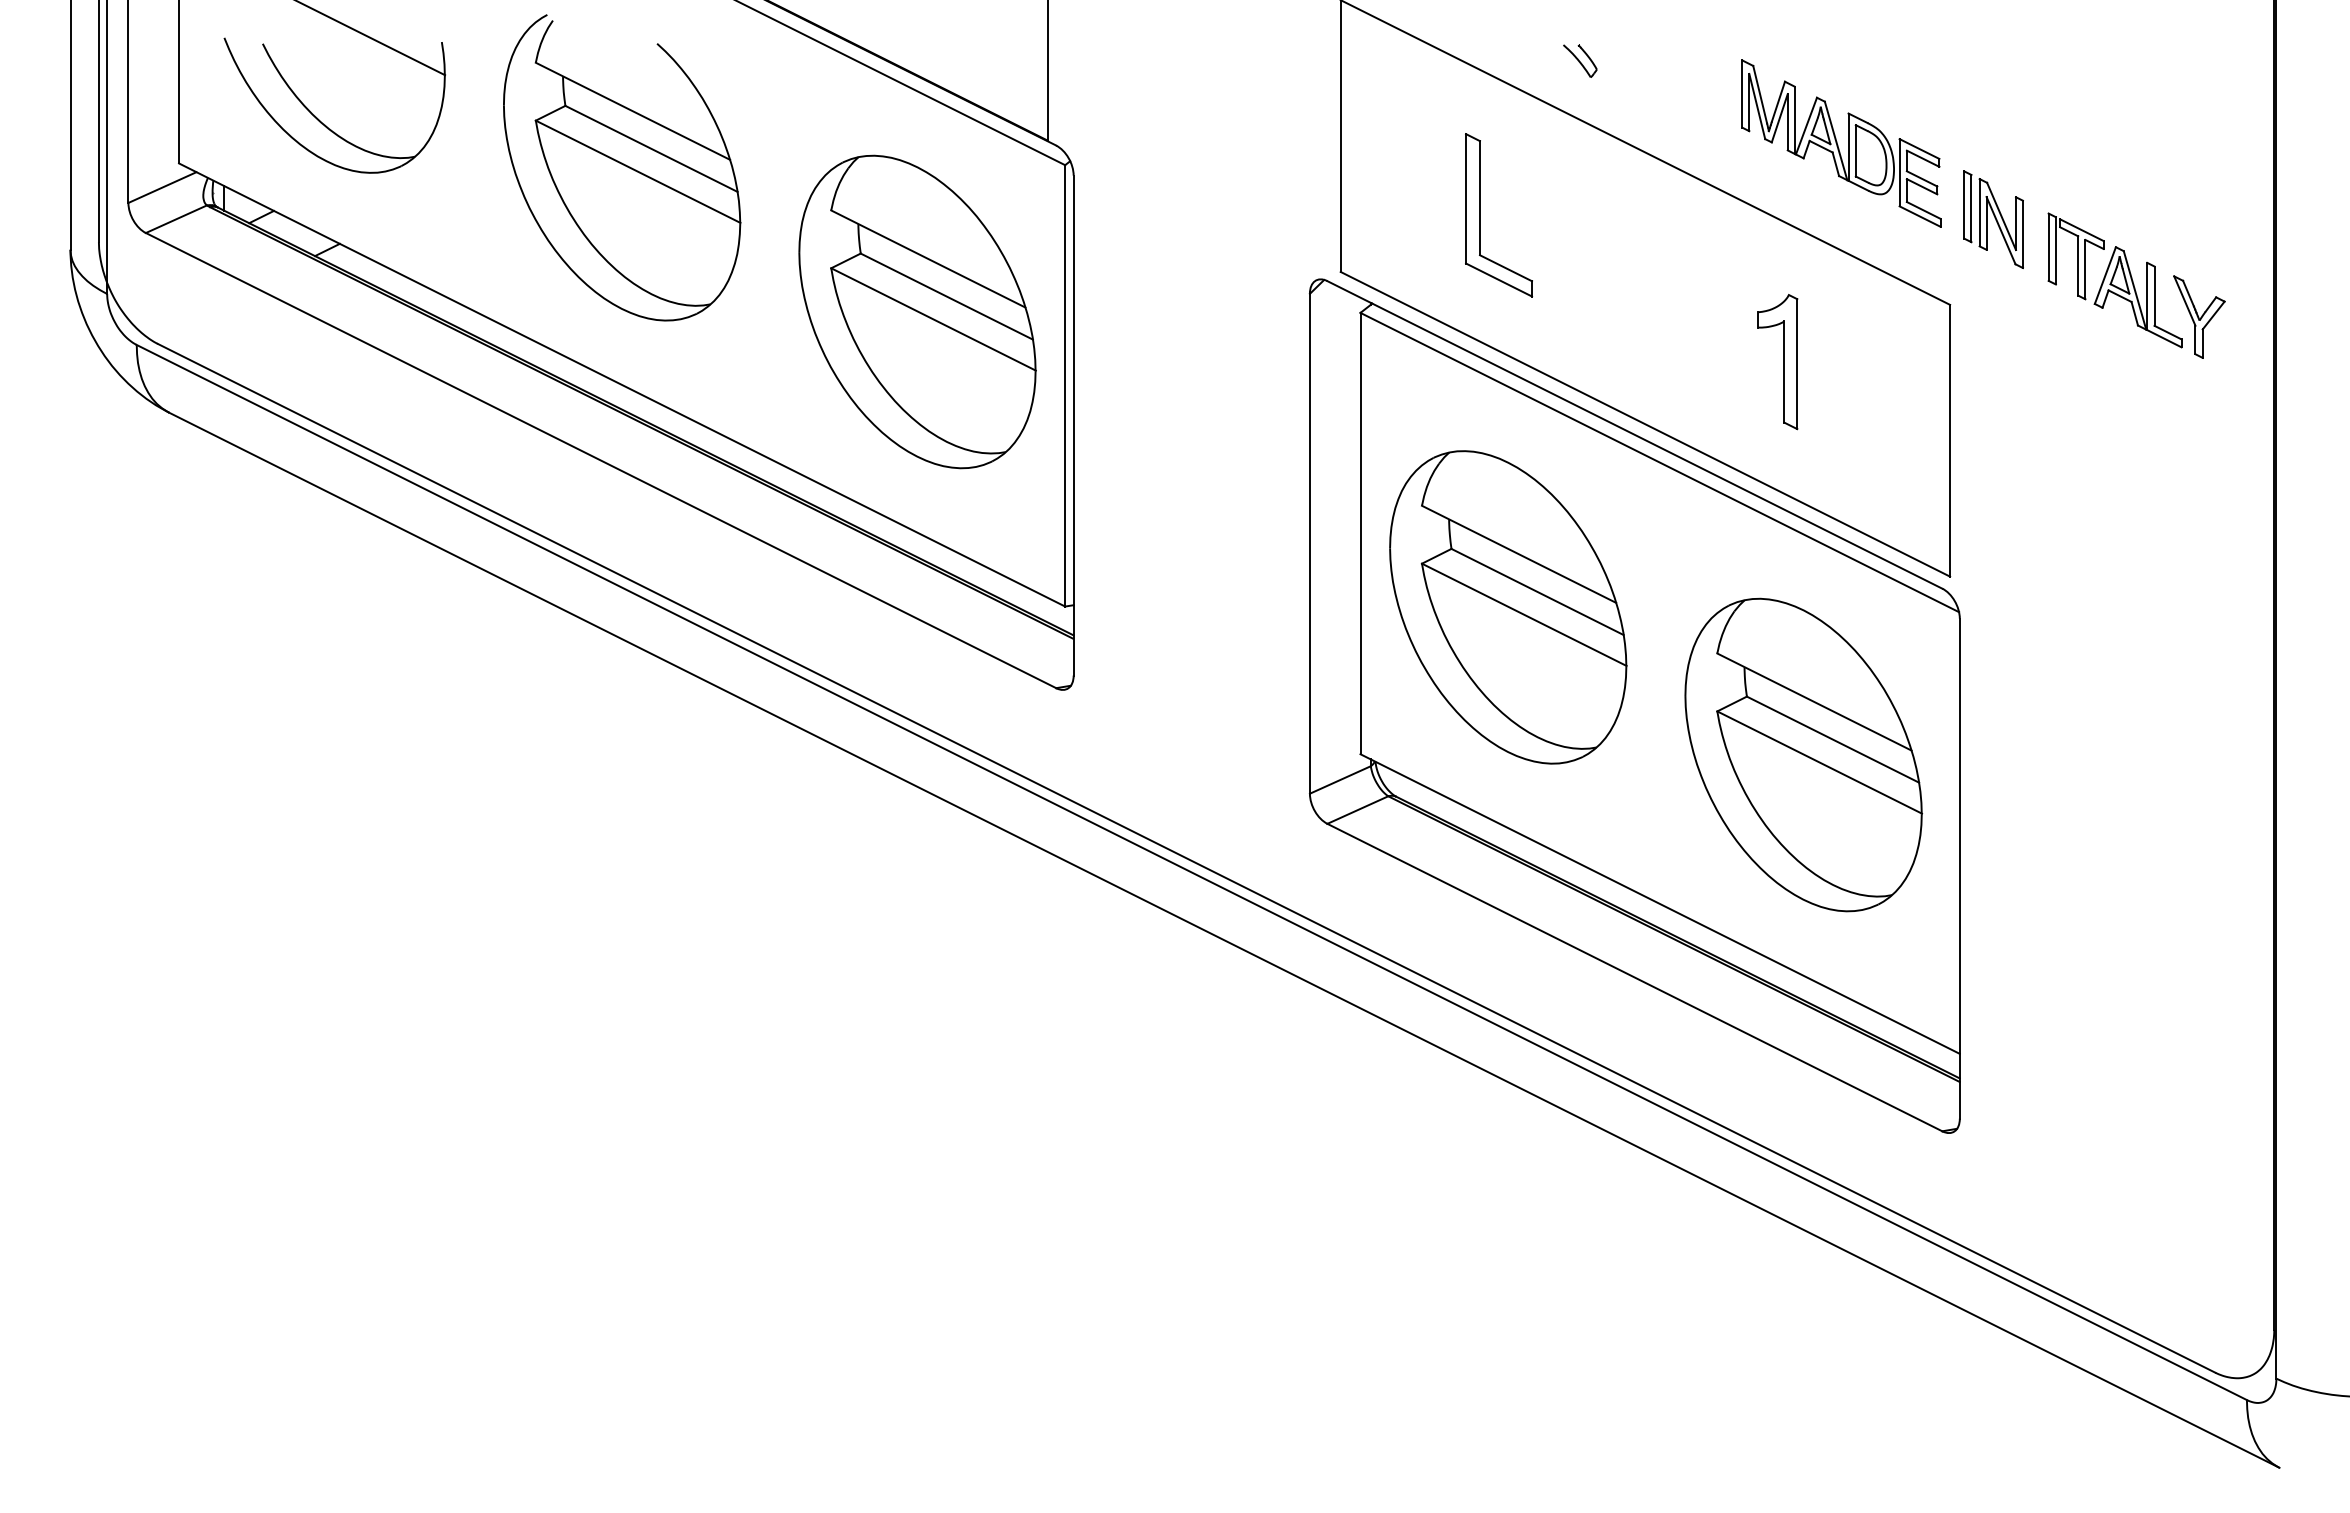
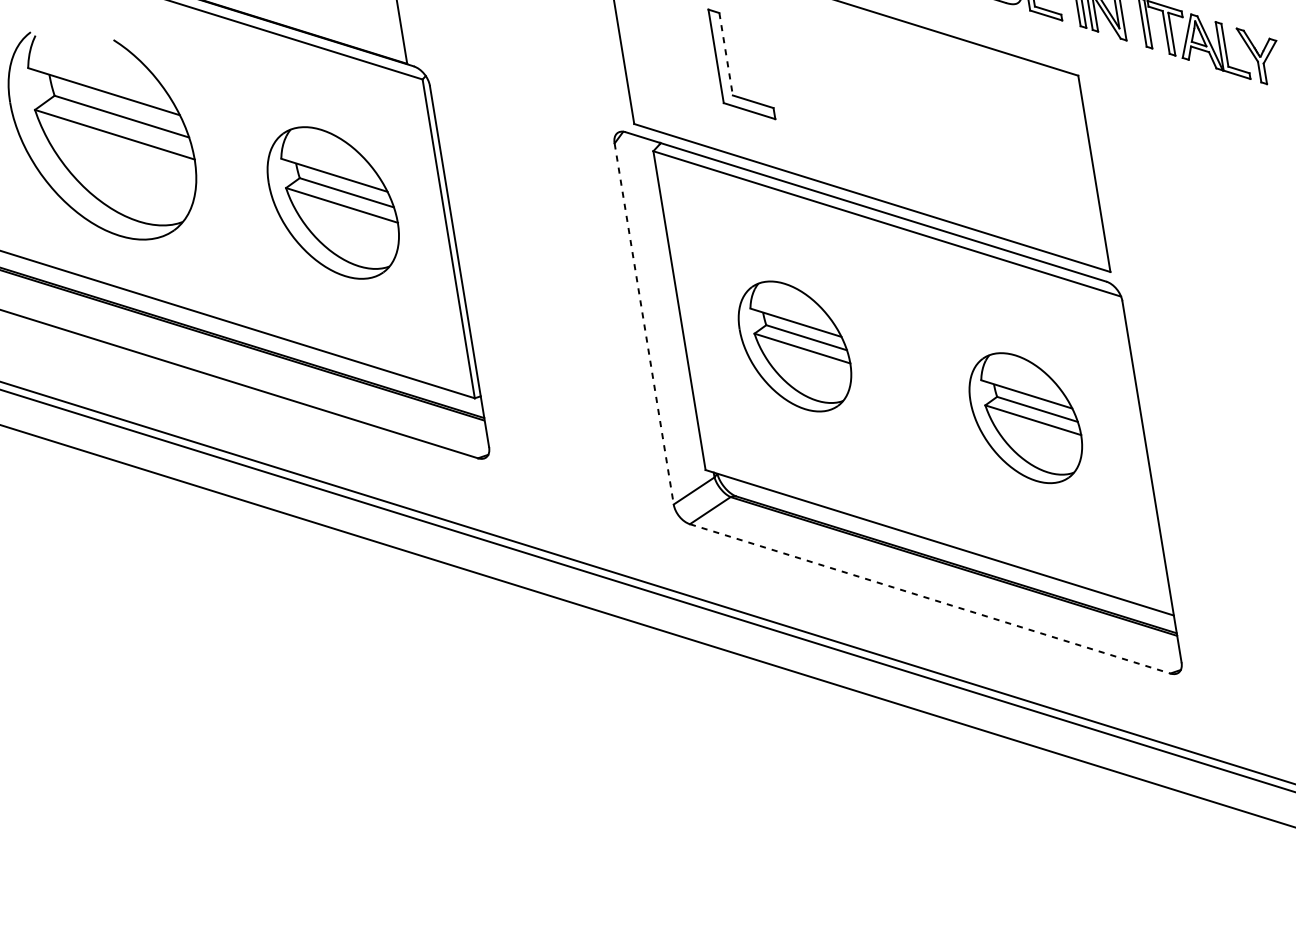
line: (1479, 198) -> (725, 54), solid -> dashed
part: (917, 311) -> (333, 202), size x0.7
part: (1777, 362) -> (960, 137), removed
line: (1309, 543) -> (643, 323), solid -> dashed
part: (1508, 607) -> (795, 346), size x0.6
part: (1803, 754) -> (1025, 417), size x0.6
line: (1634, 977) -> (929, 598), solid -> dashed

